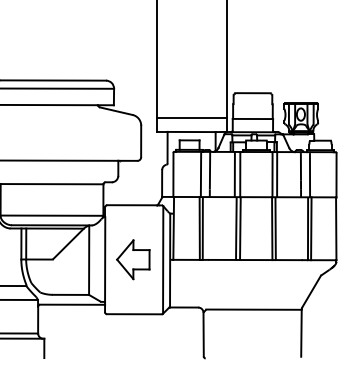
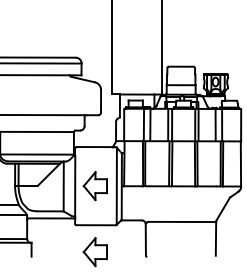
line: (191, 117) -> (137, 84), removed
part: (133, 351) -> (95, 251), added

